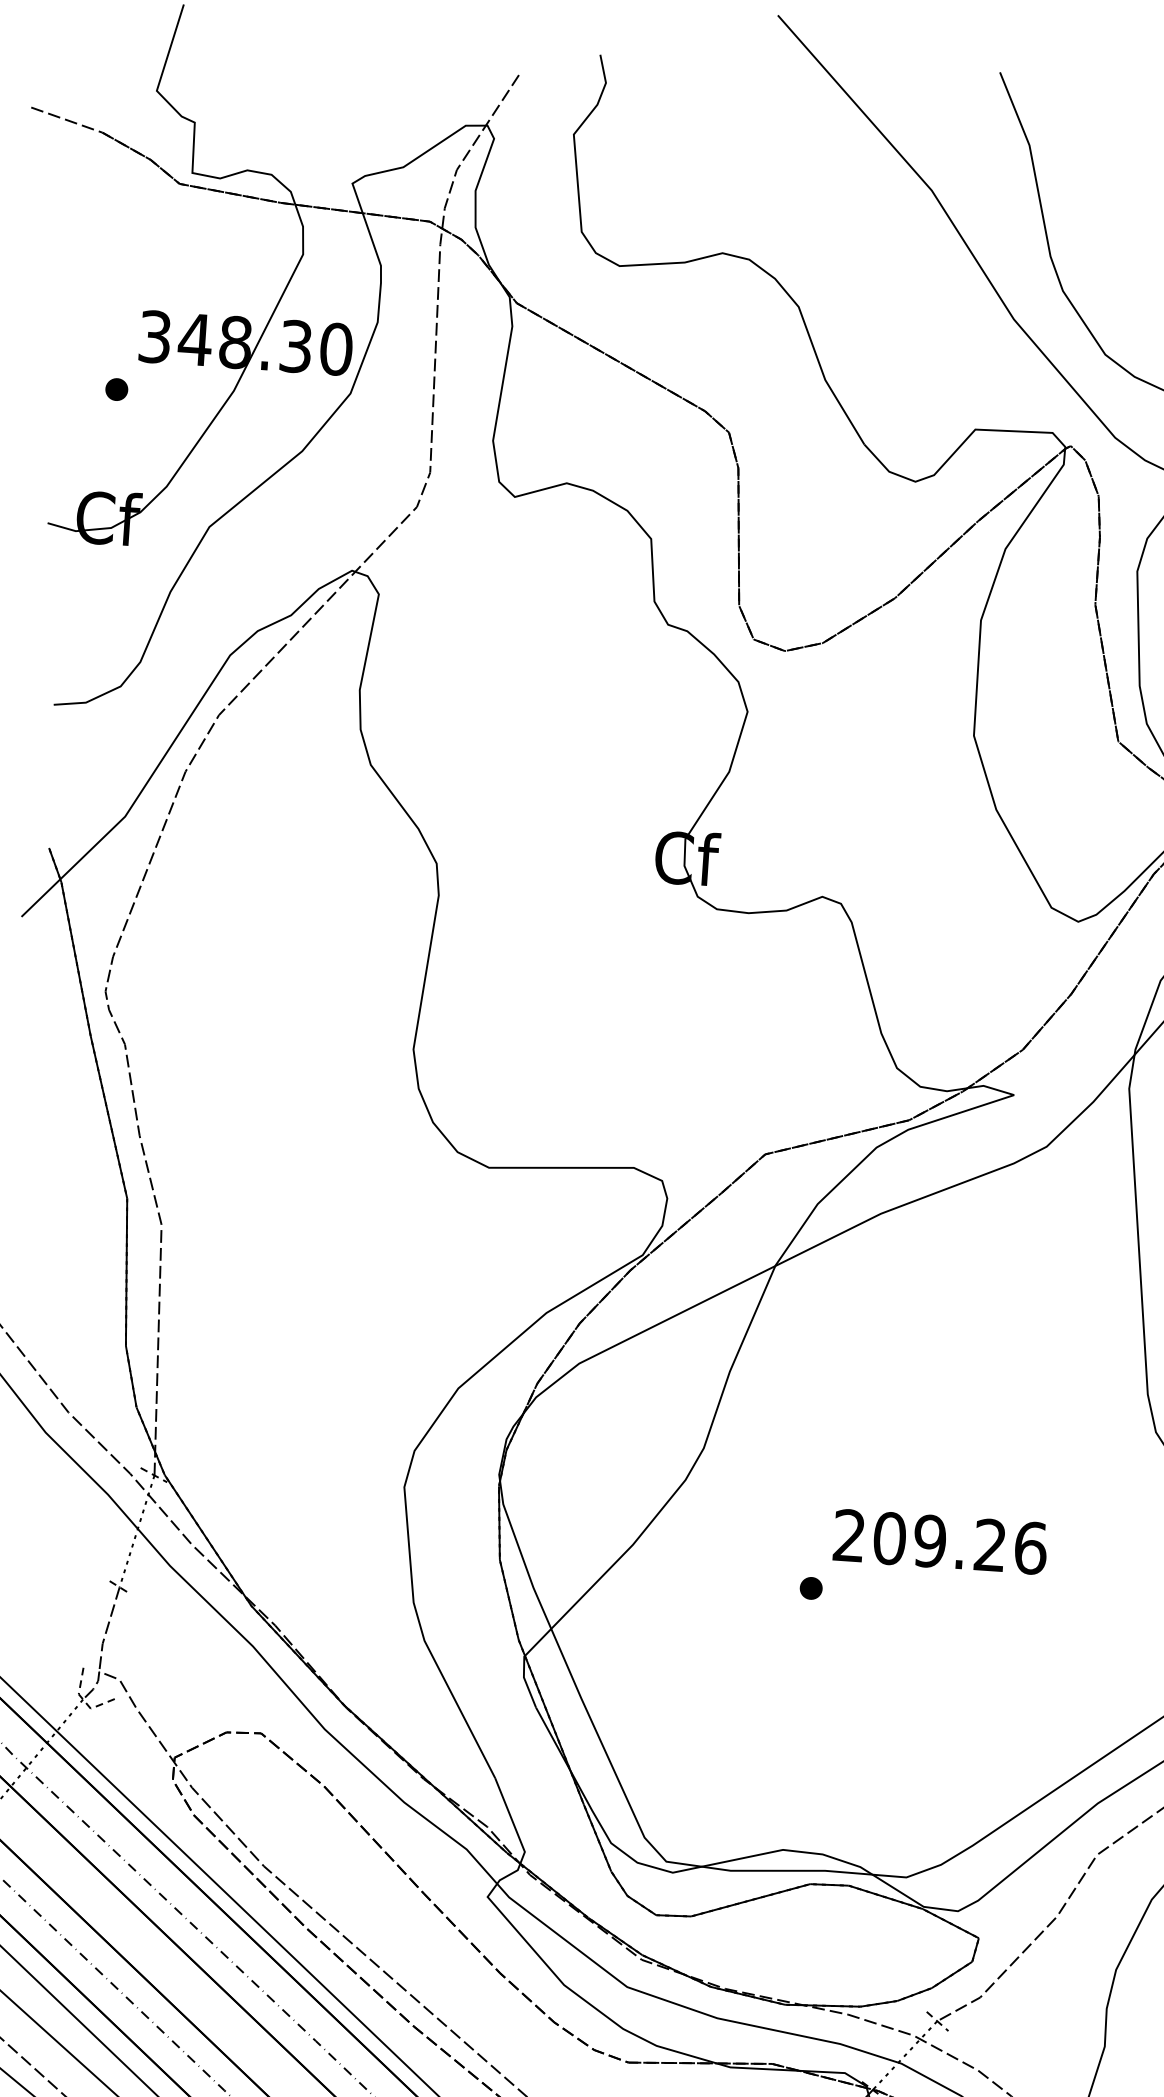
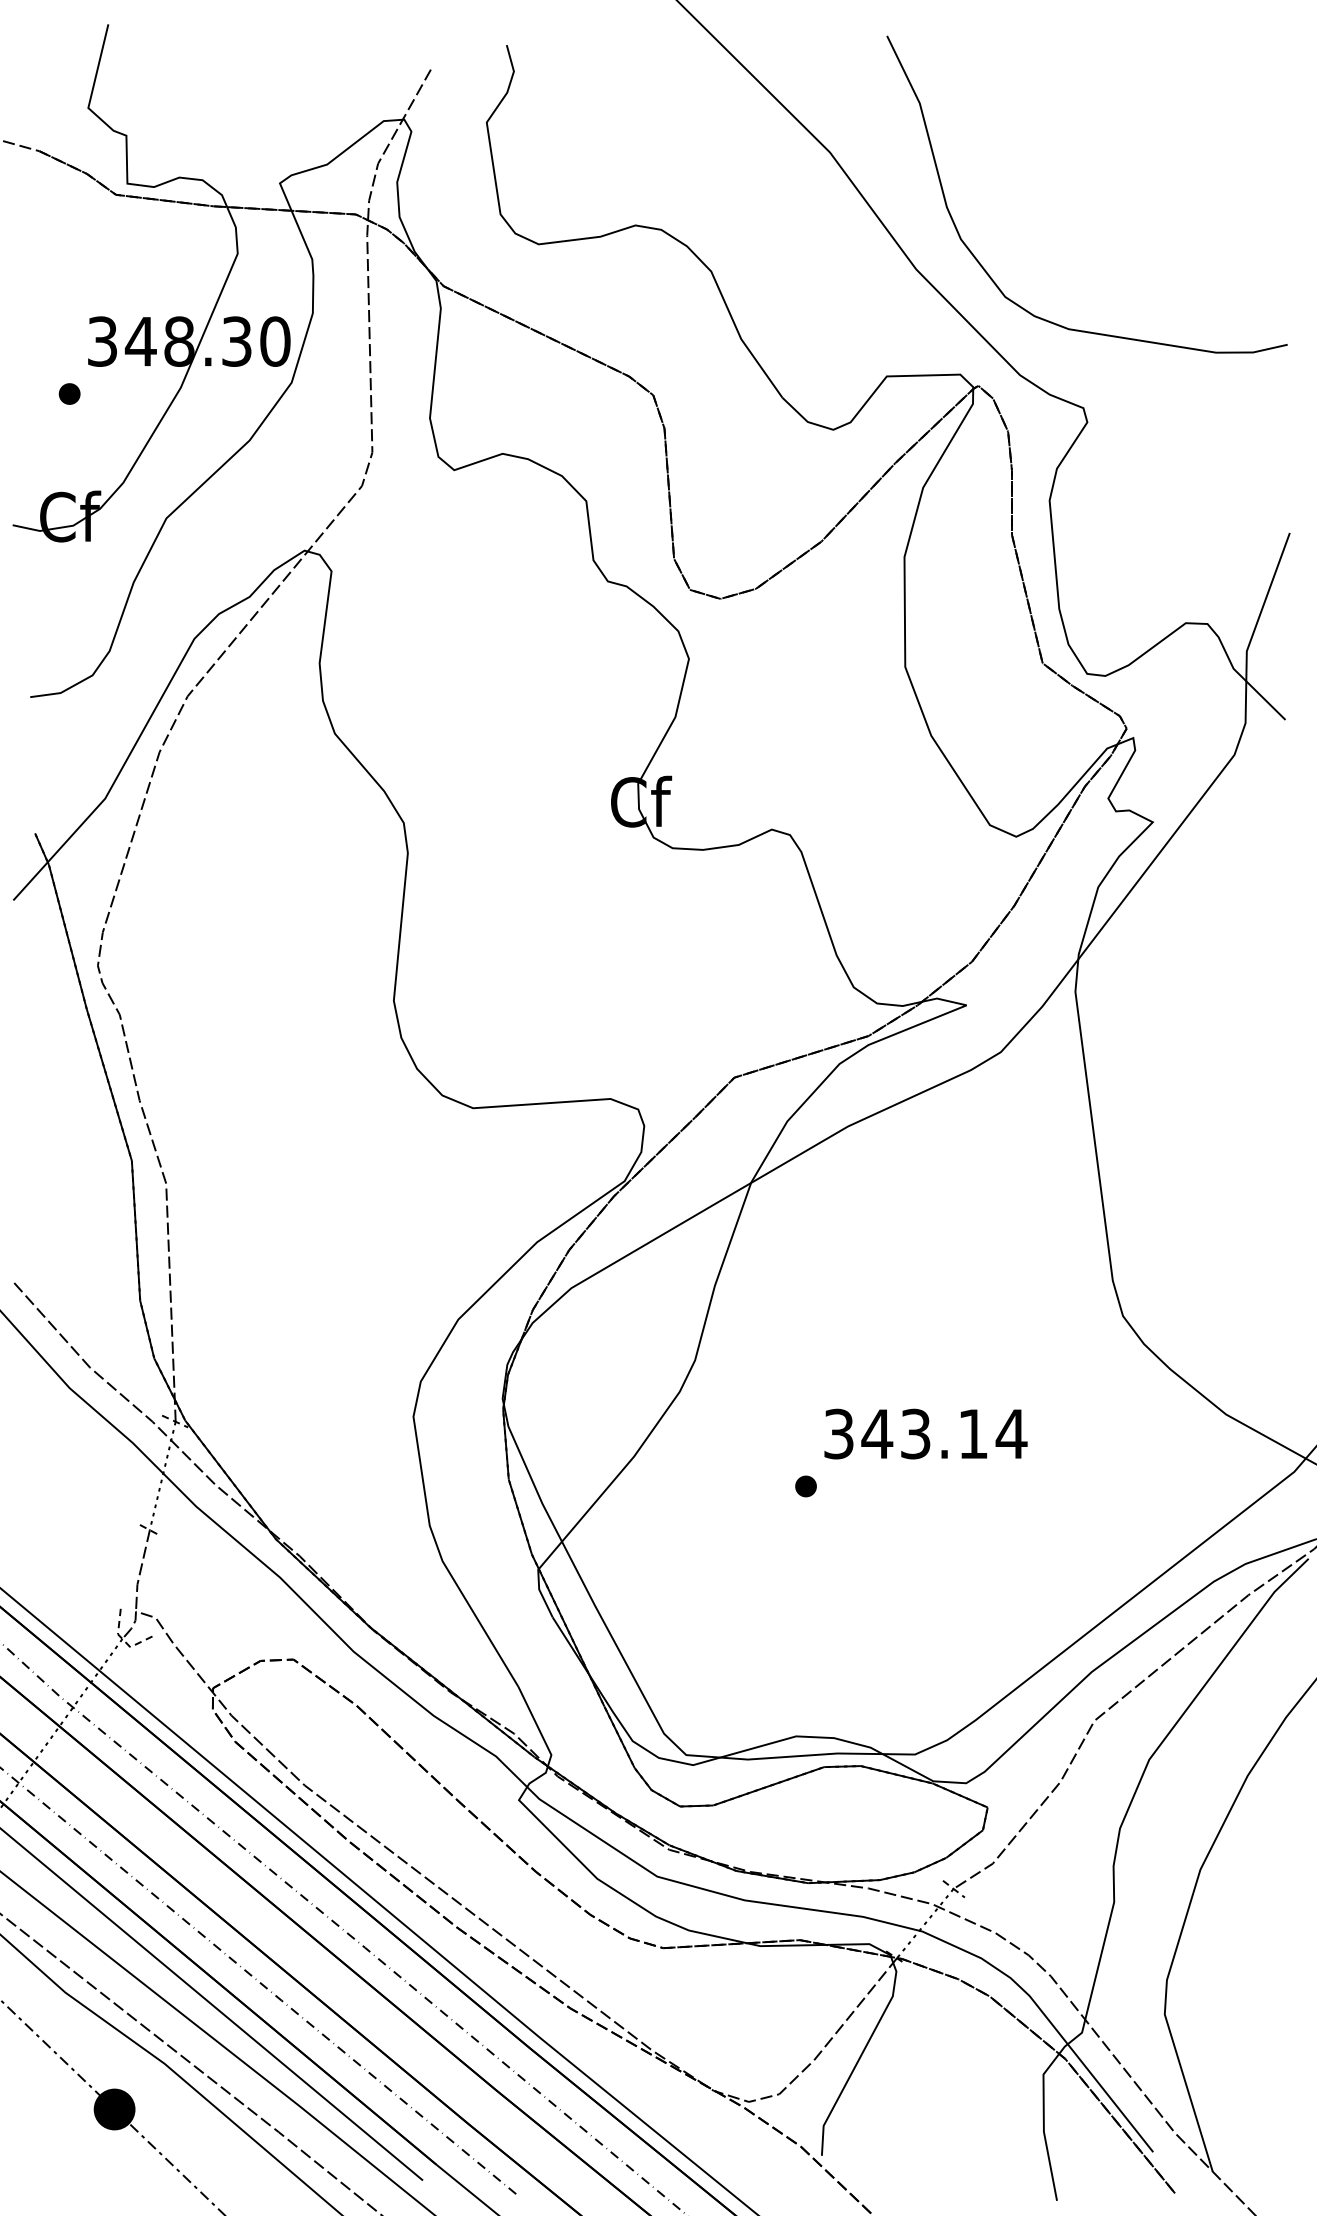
text: (940, 1541) -> (925, 1433), 209.26 -> 343.14

